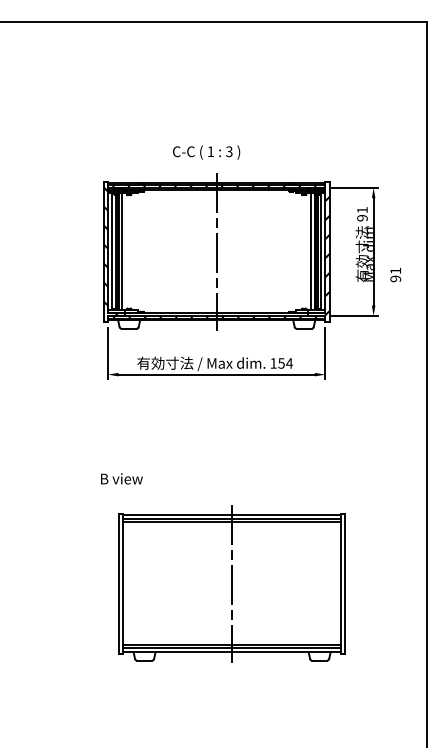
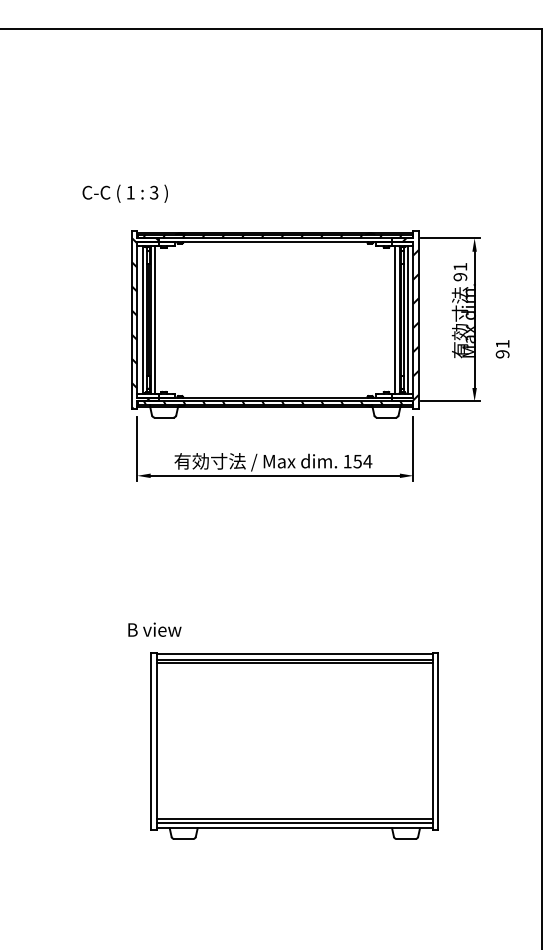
text: (206, 152) -> (125, 193), moved
line: (216, 251) -> (275, 319), removed
text: (121, 478) -> (154, 629), moved
line: (232, 583) -> (295, 741), removed

